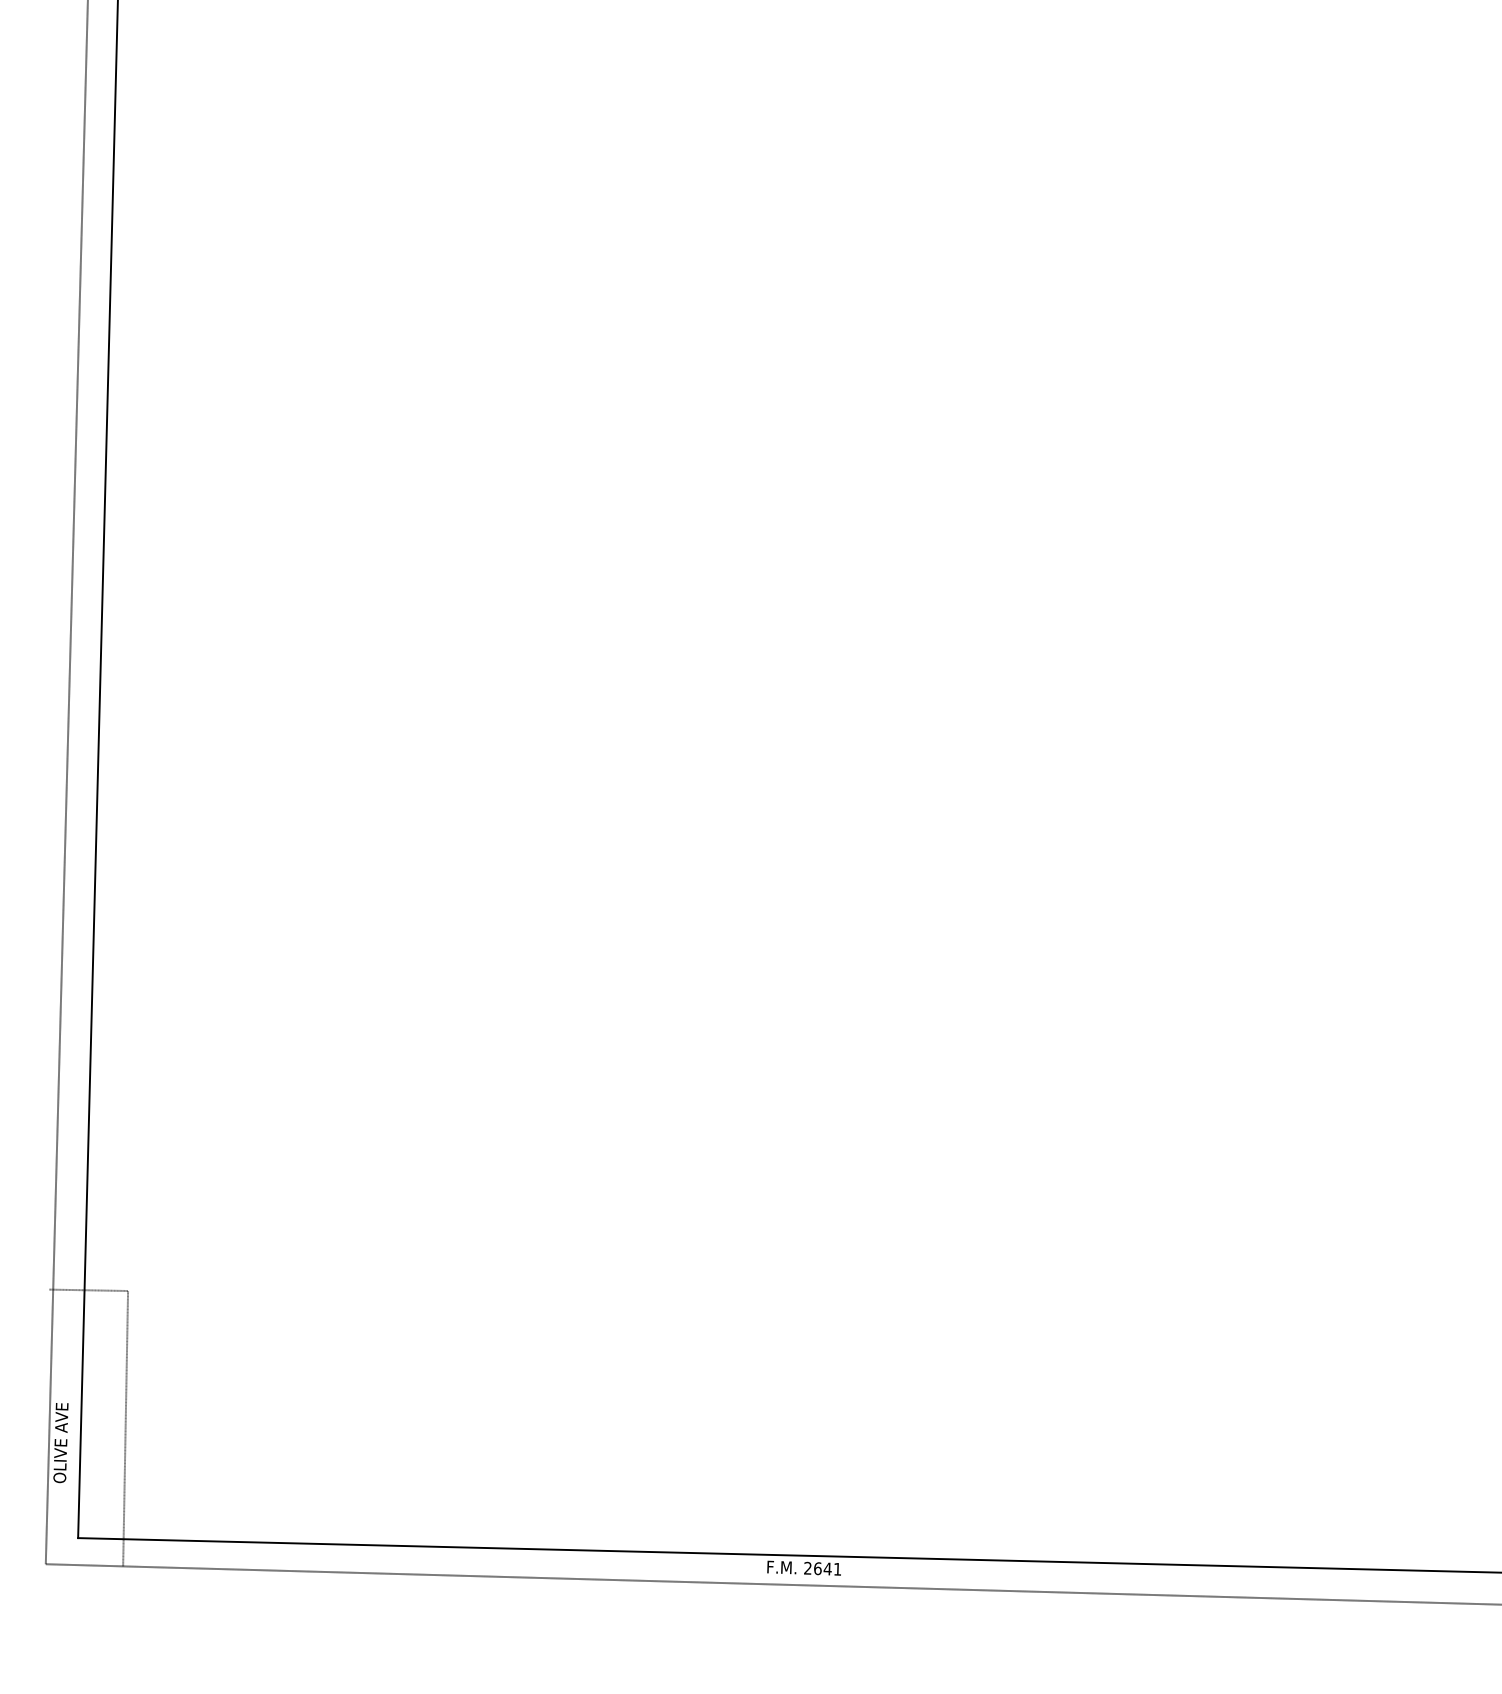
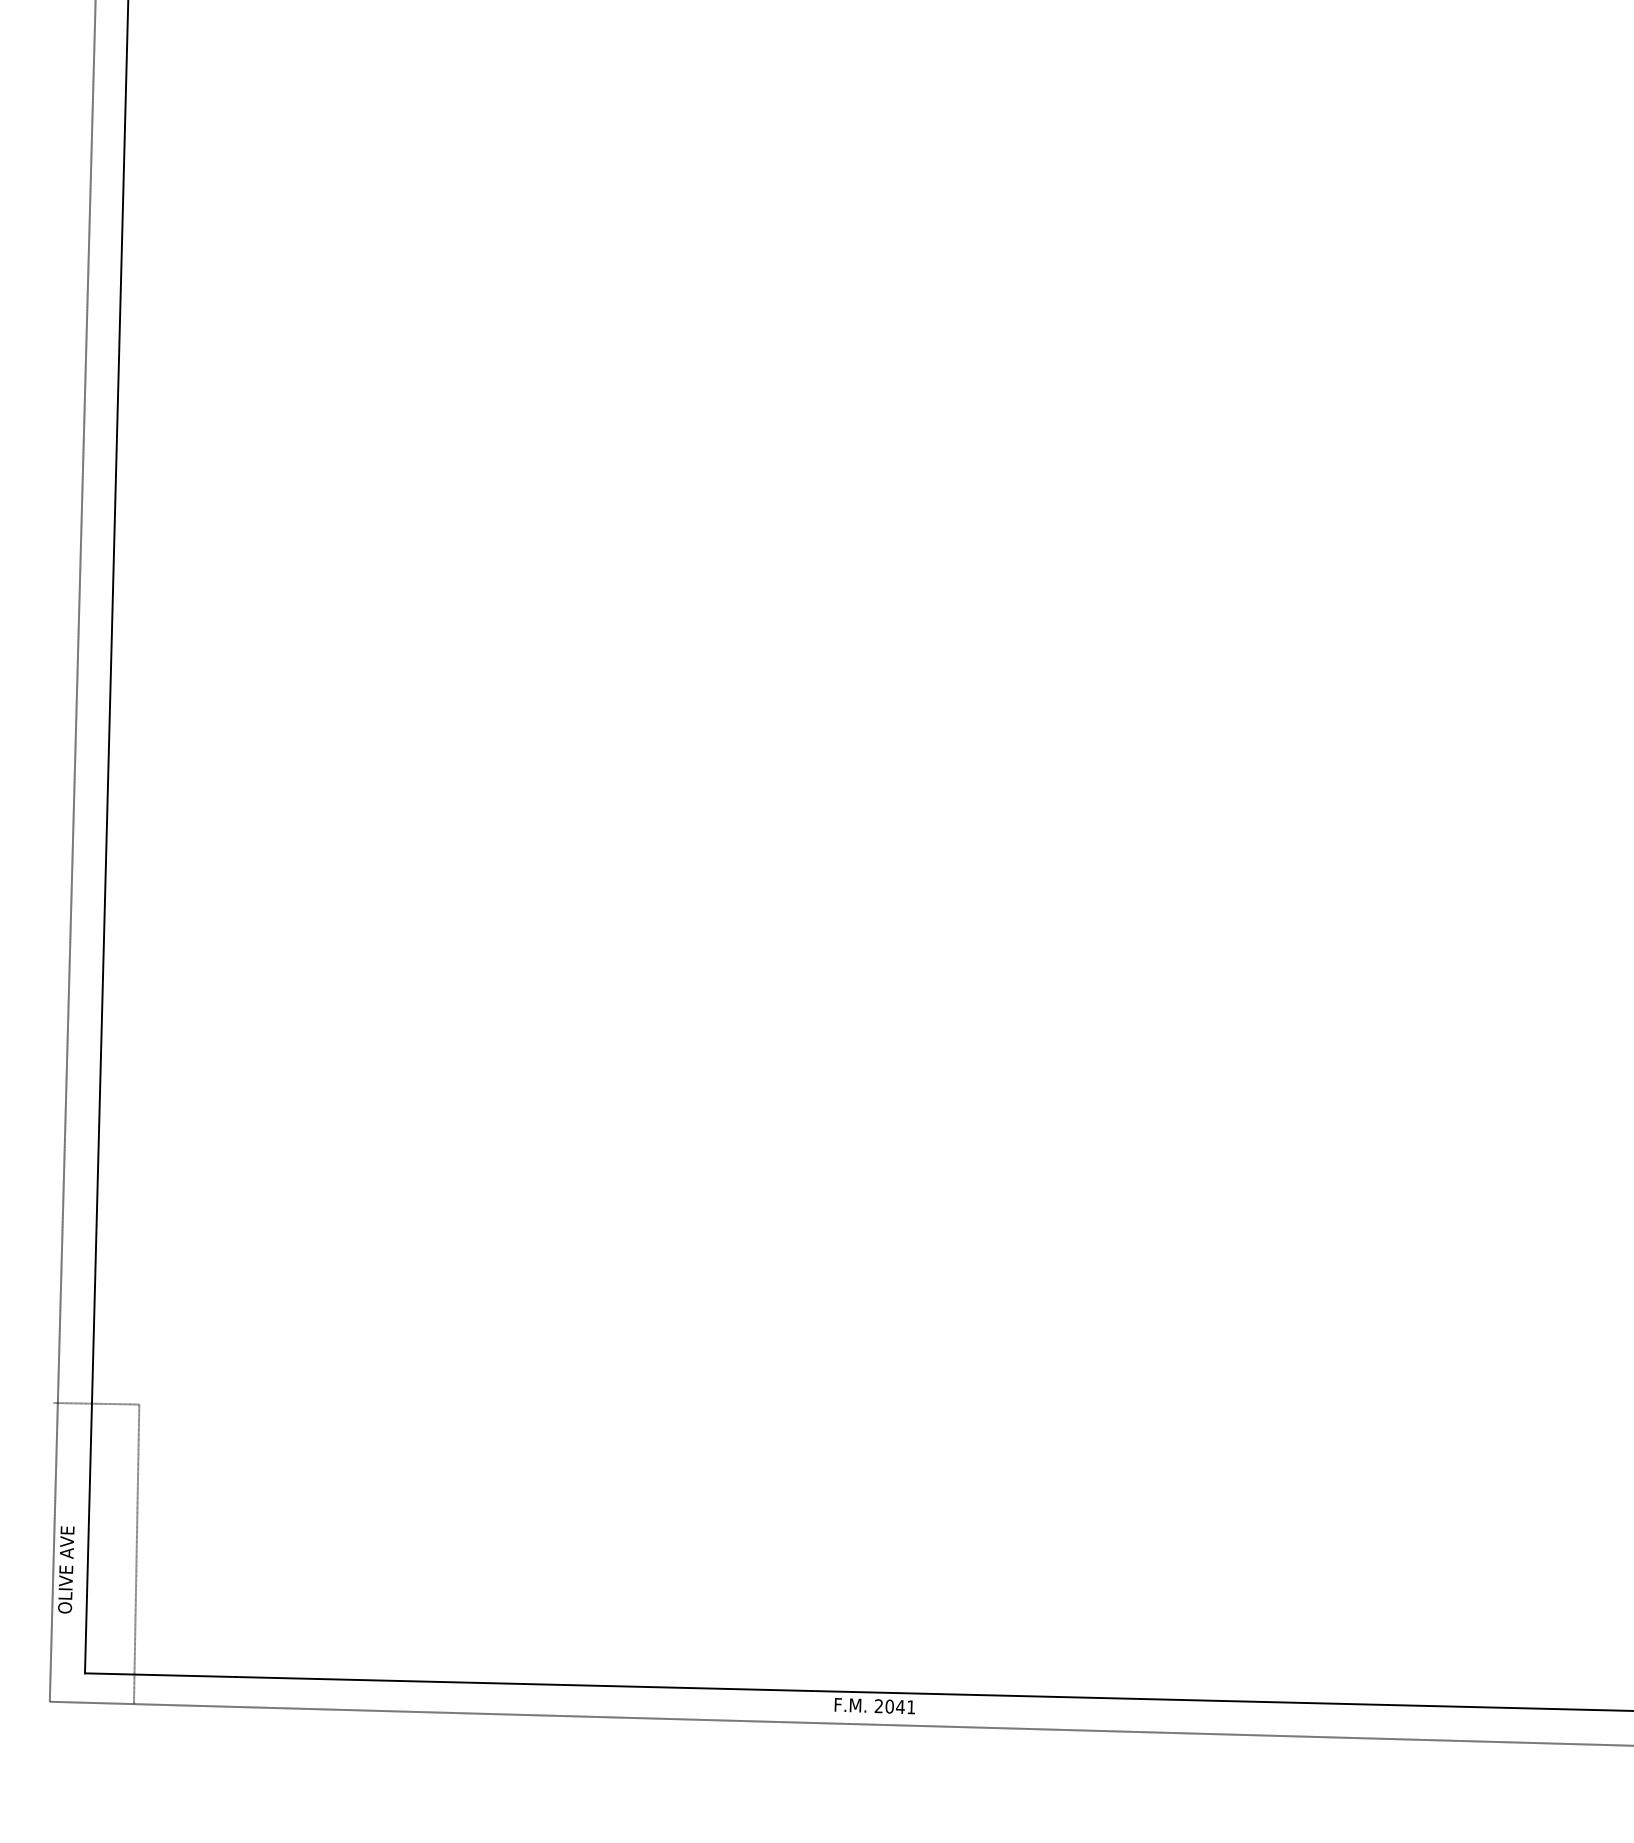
text: (817, 1568) -> (889, 1706), 2641 -> 2041

